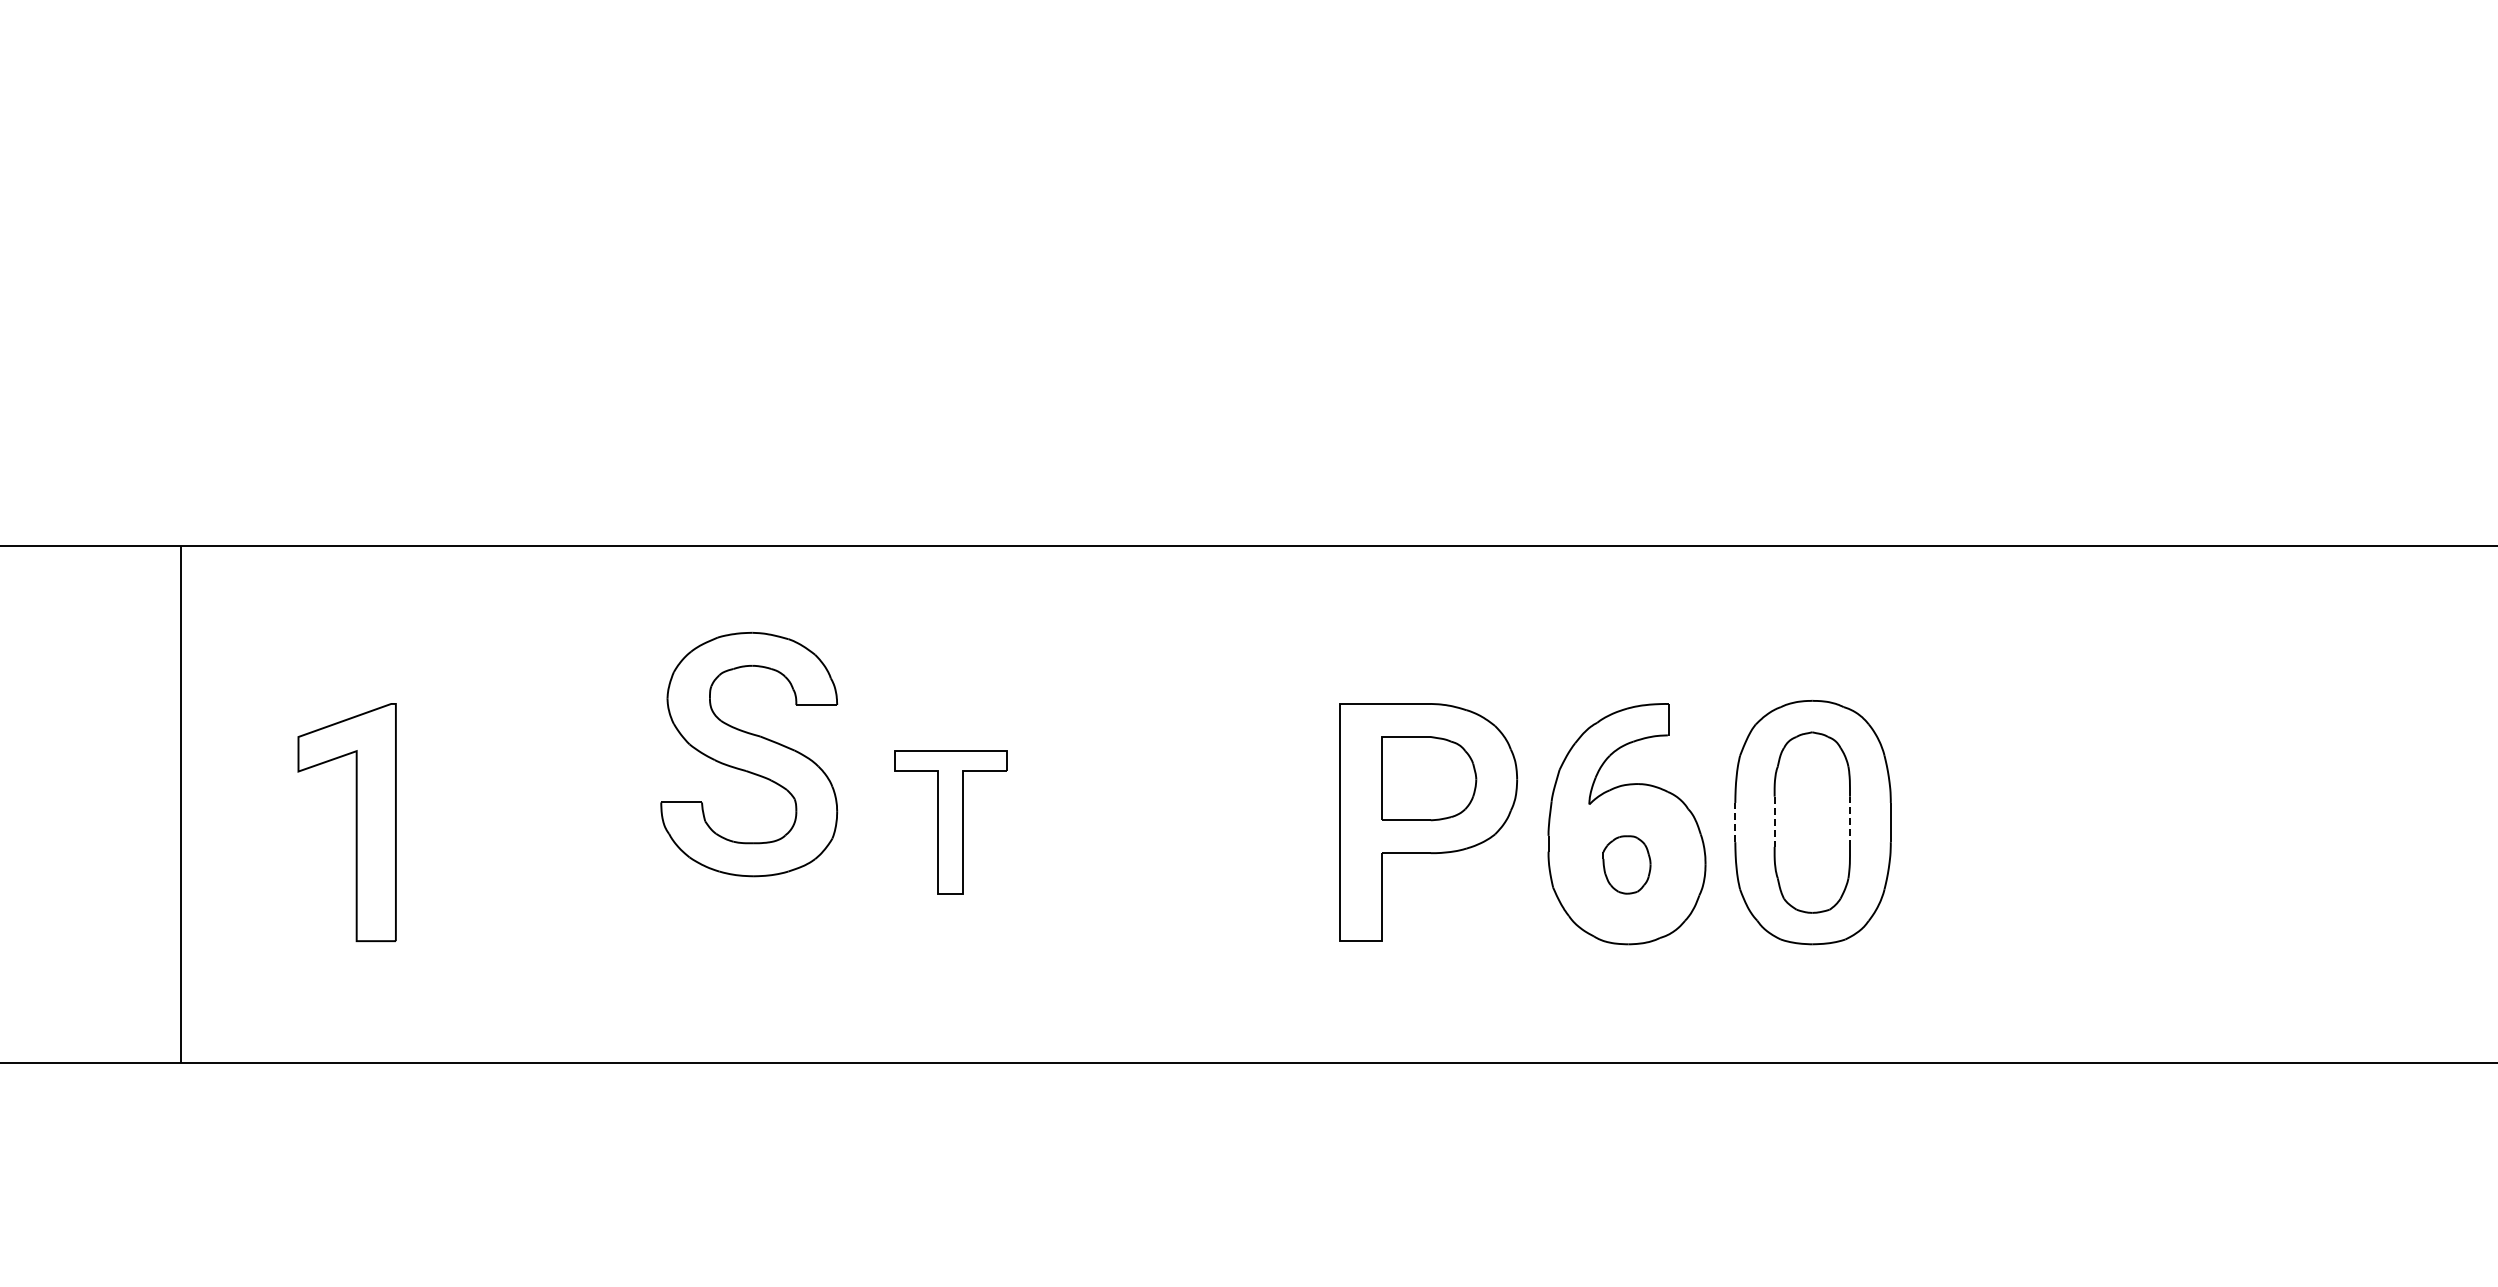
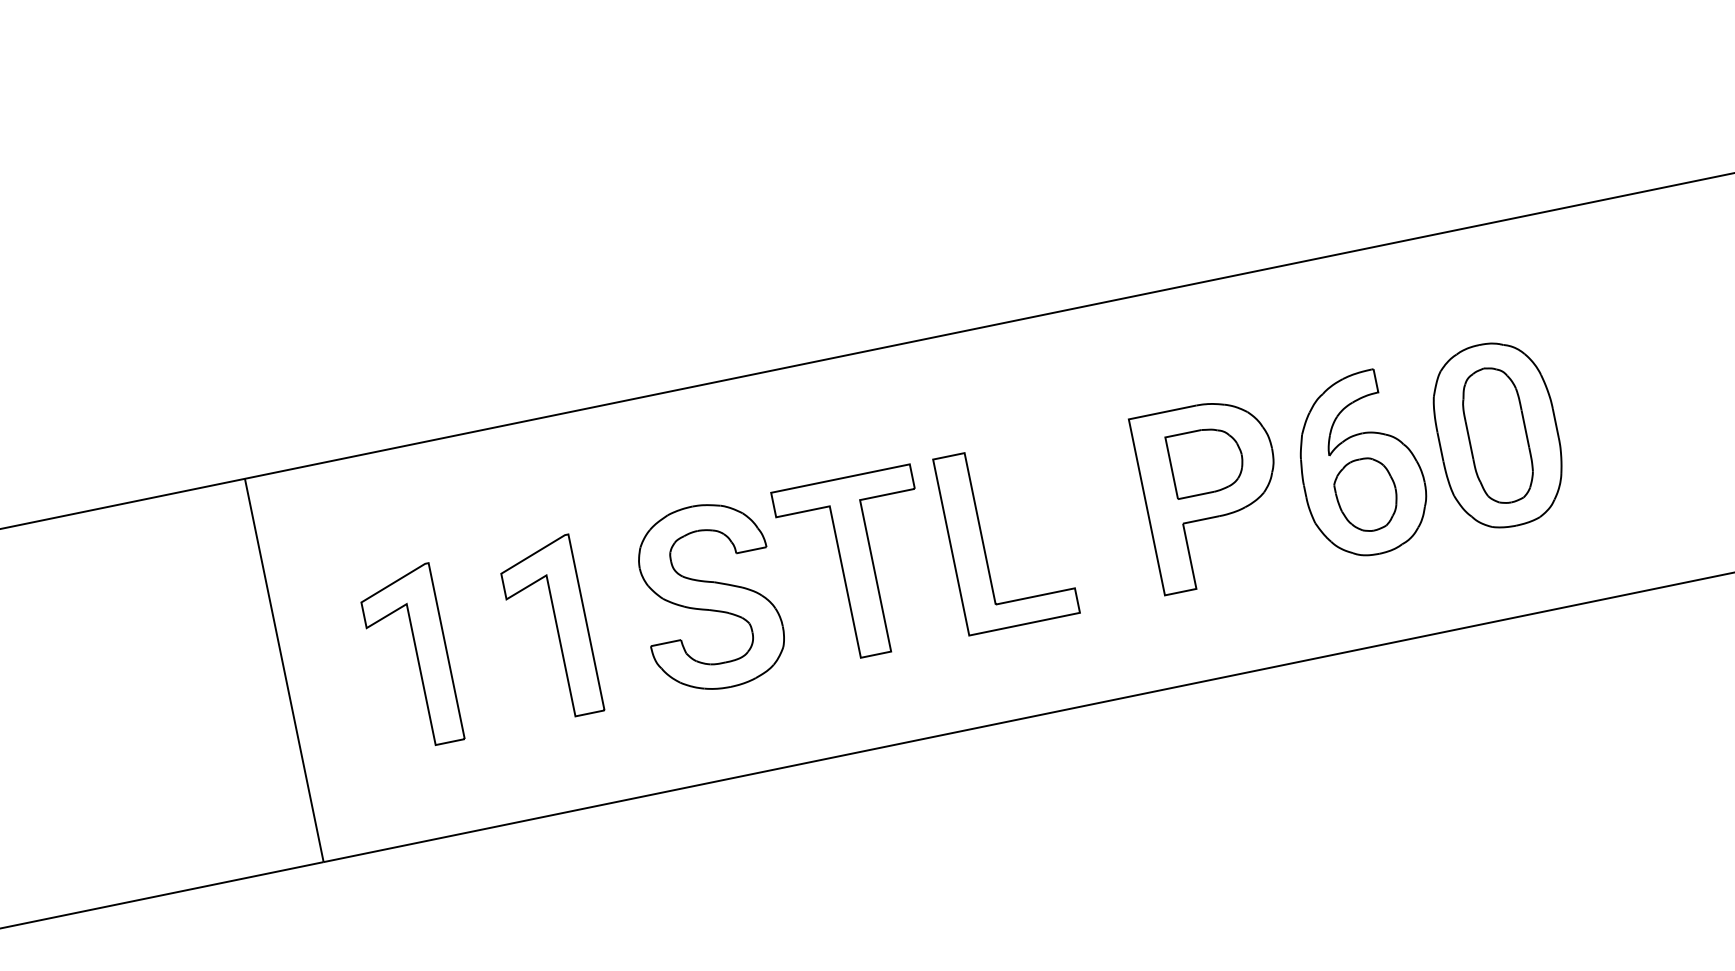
part: (749, 754) -> (709, 597), moved
line: (1849, 821) -> (1525, 428), dashed -> solid
part: (544, 822) -> (556, 628), added
part: (950, 822) -> (858, 566), size x1.67
part: (1118, 822) -> (982, 541), added
line: (1735, 822) -> (1440, 447), dashed -> solid
line: (1774, 822) -> (1469, 441), dashed -> solid
part: (1626, 864) -> (1366, 494), size x1.67

